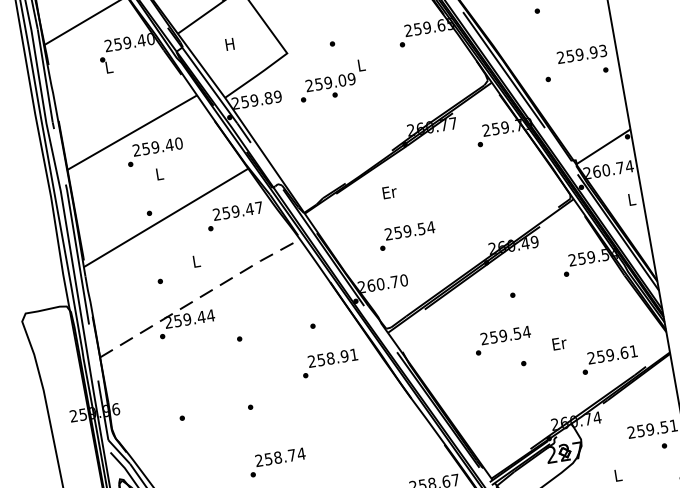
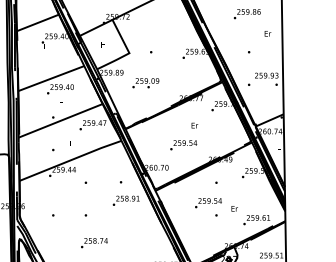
text: (327, 88) -> (145, 83), moved
text: (389, 192) -> (194, 125), moved
text: (406, 236) -> (183, 145), moved
line: (201, 297) -> (71, 160), dashed -> solid

